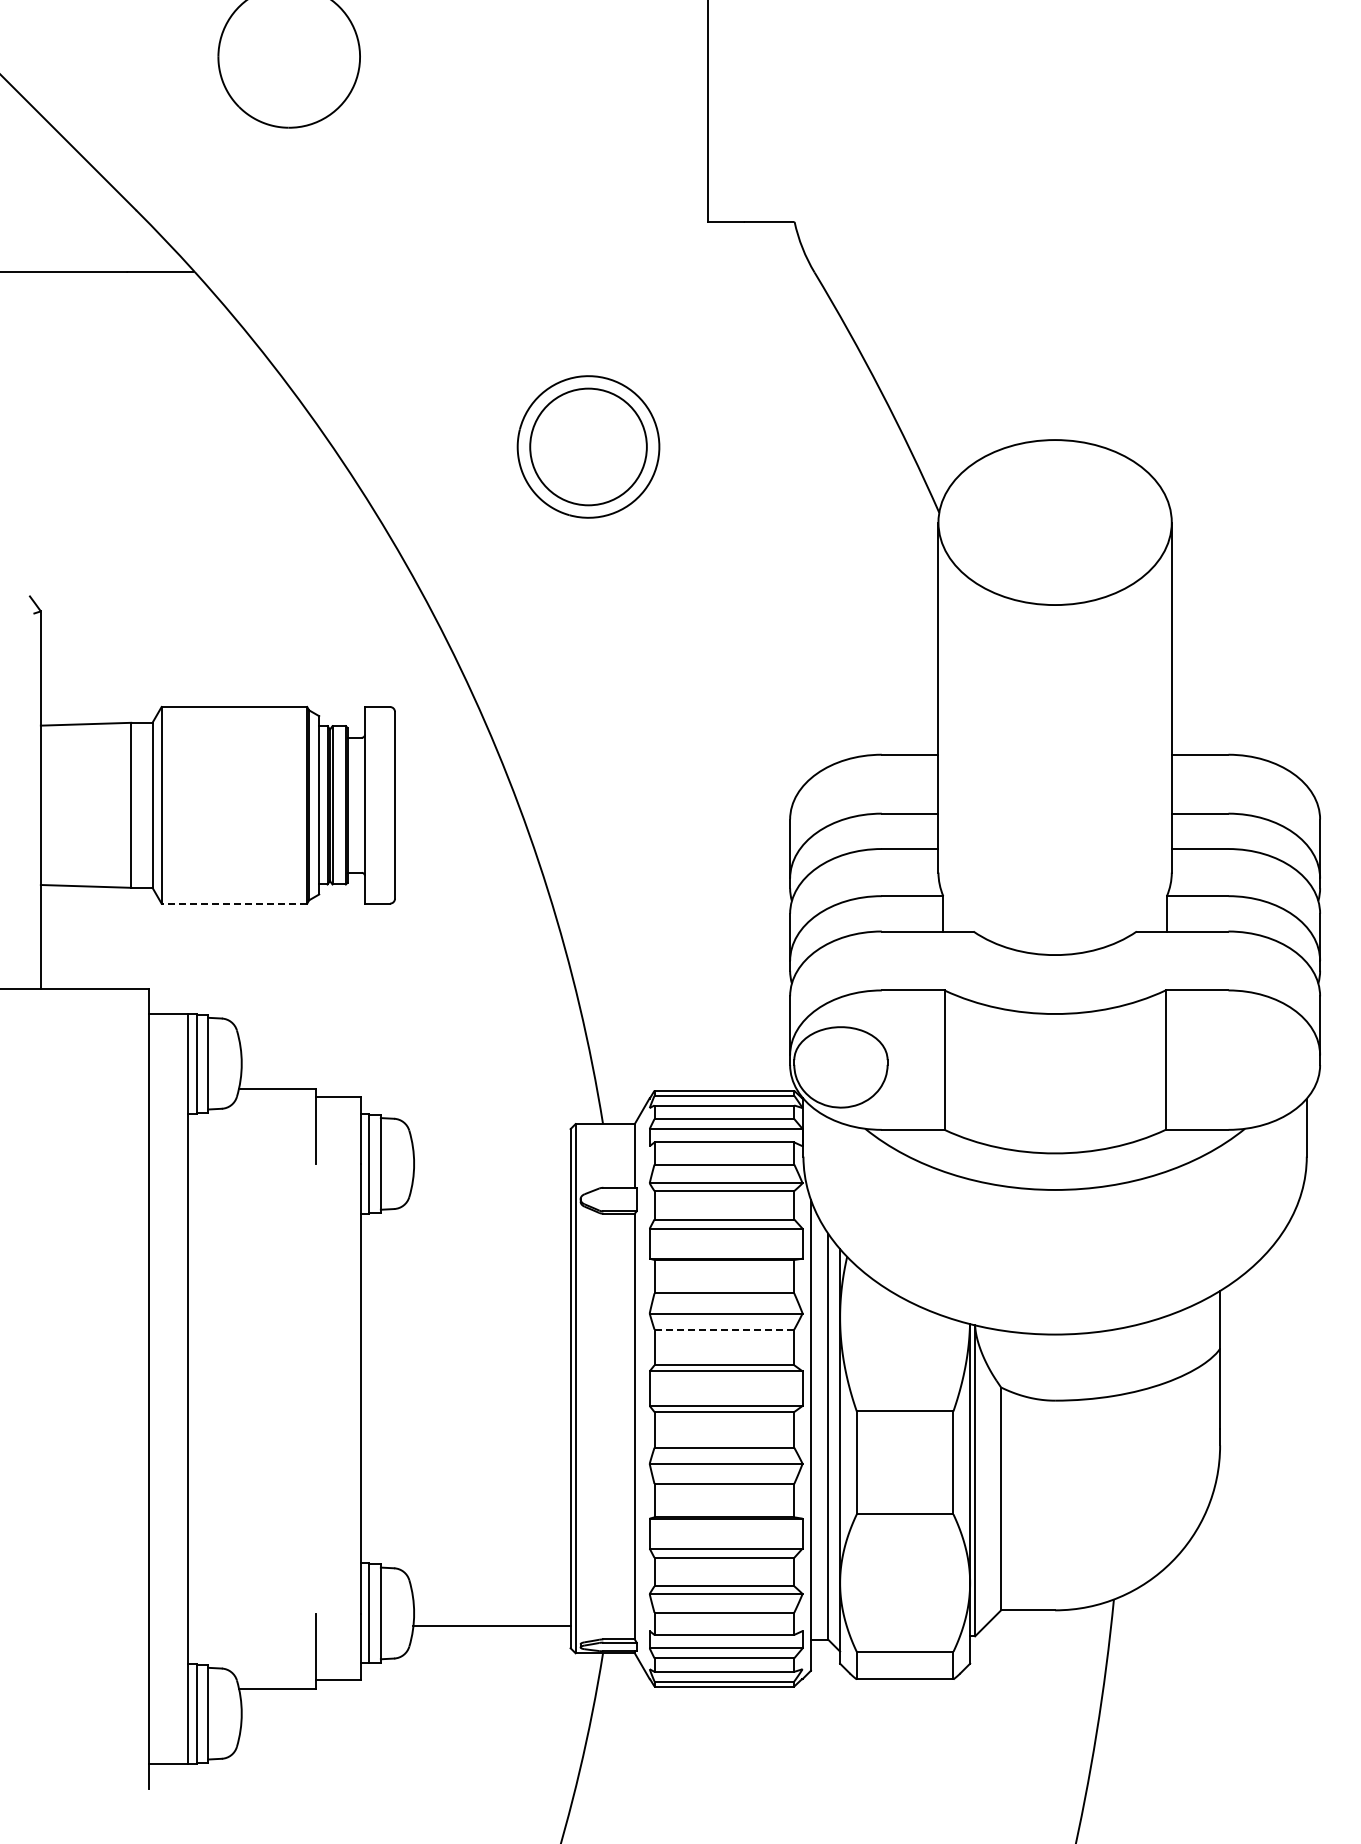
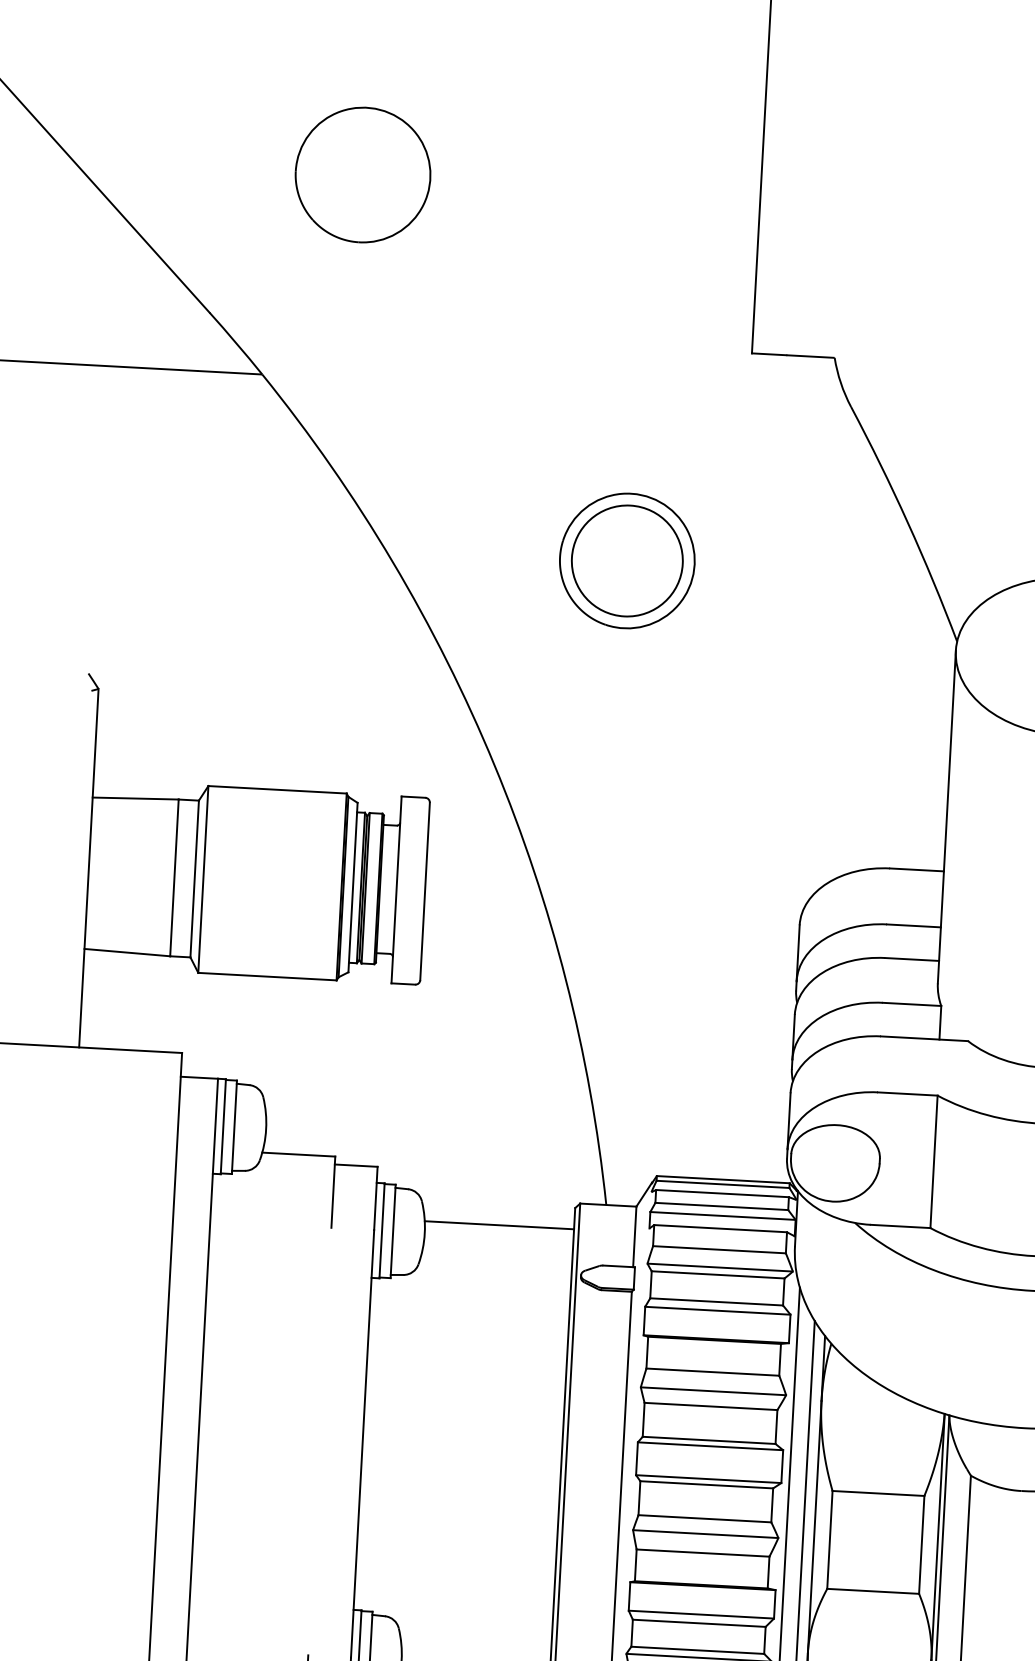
line: (234, 903) -> (267, 976), dashed -> solid
line: (491, 1151) -> (498, 1225), added
line: (724, 1329) -> (711, 1406), dashed -> solid

